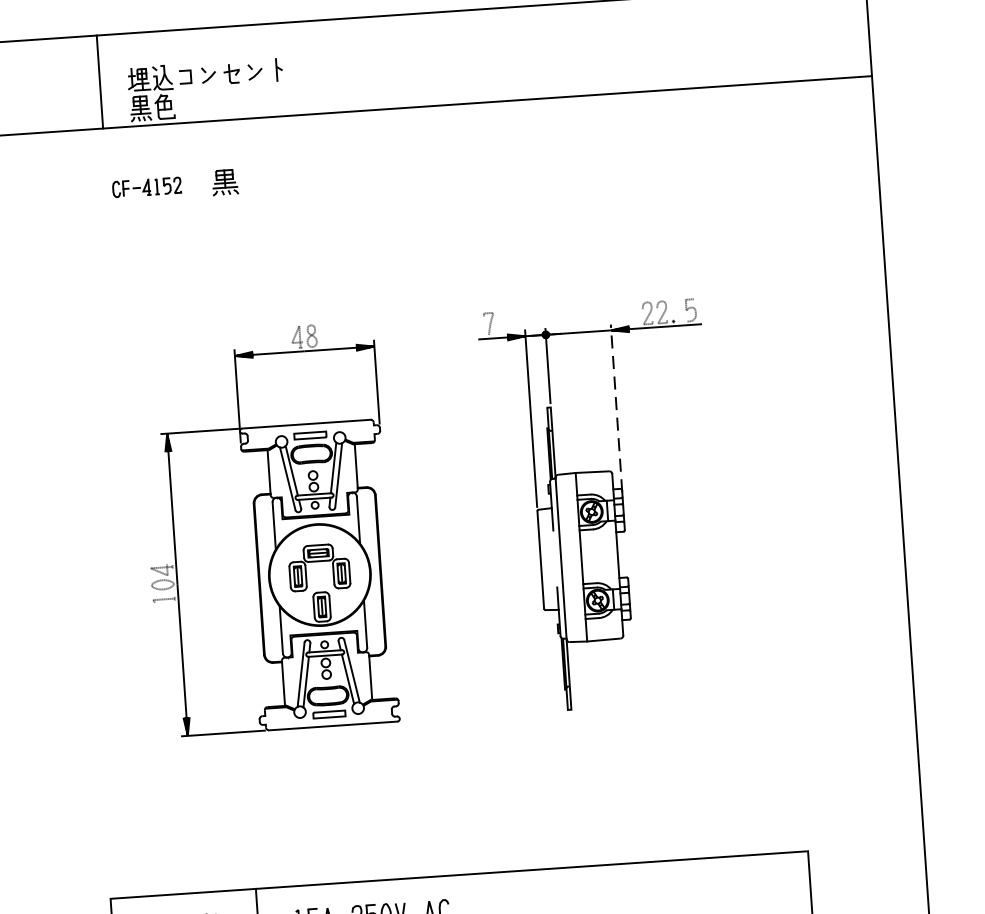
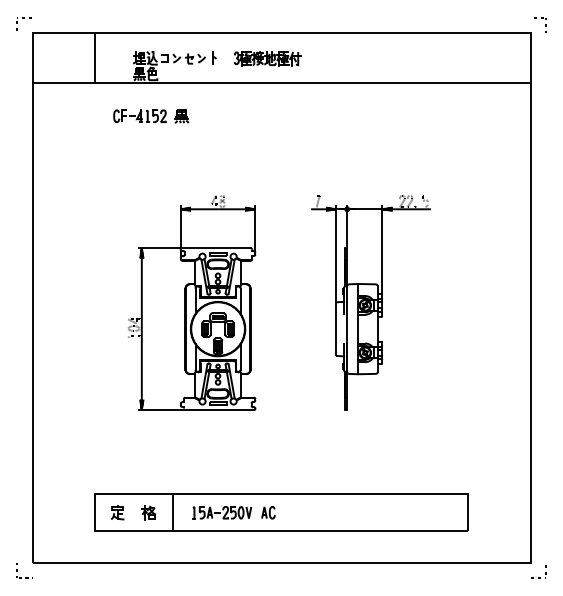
part: (377, 63) -> (267, 58), added
line: (99, 82) -> (94, 58), moved
part: (145, 186) -> (139, 115), size x1.43
line: (617, 409) -> (382, 251), dashed -> solid

